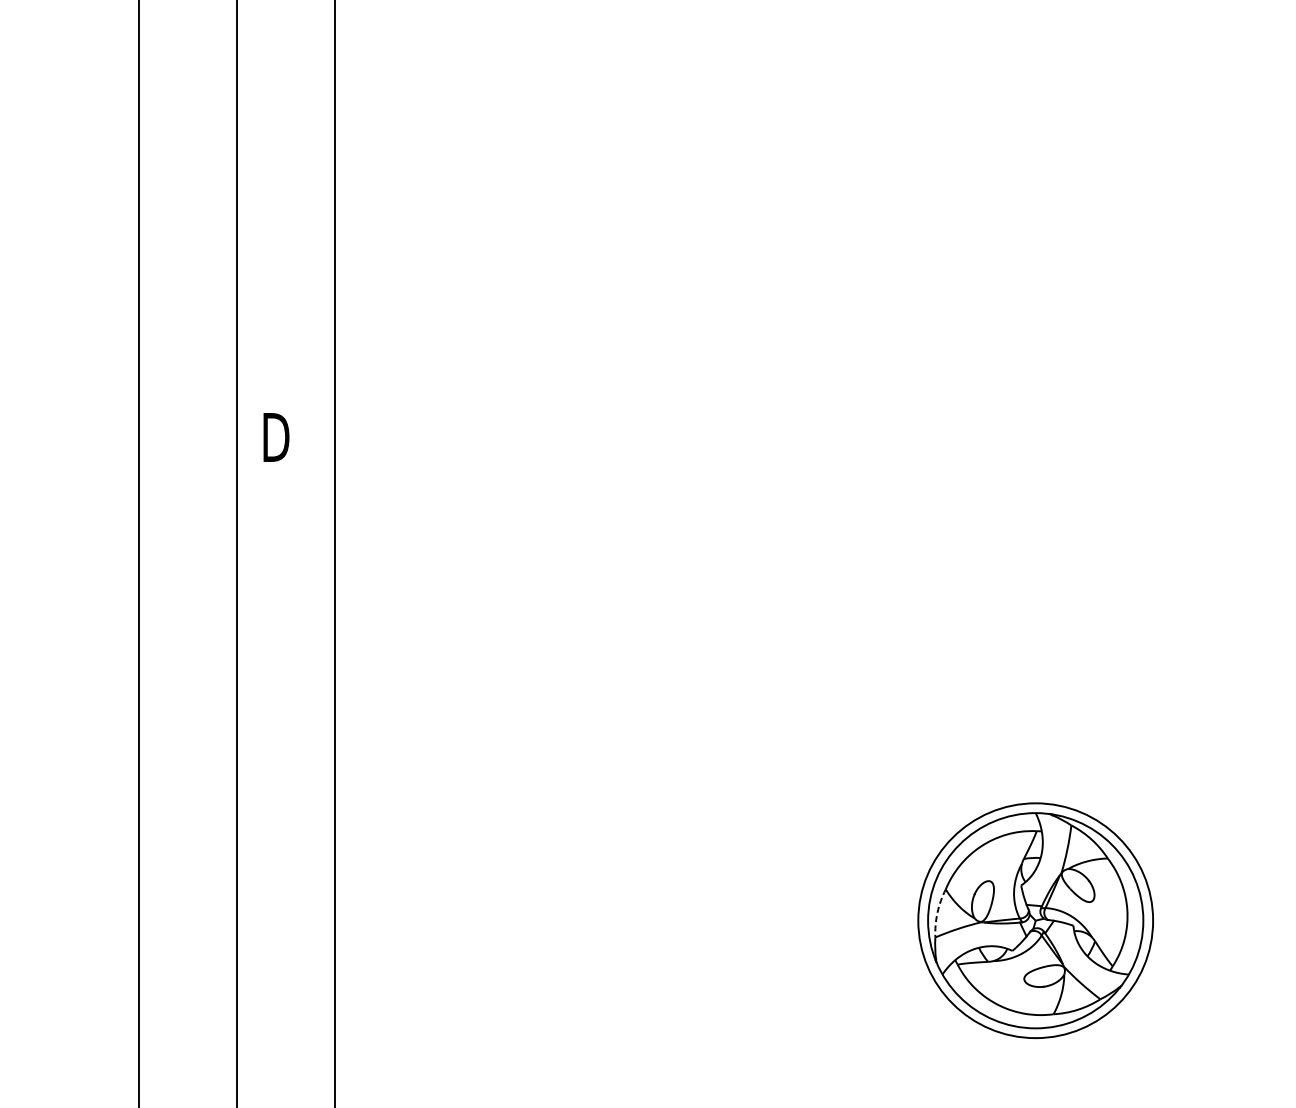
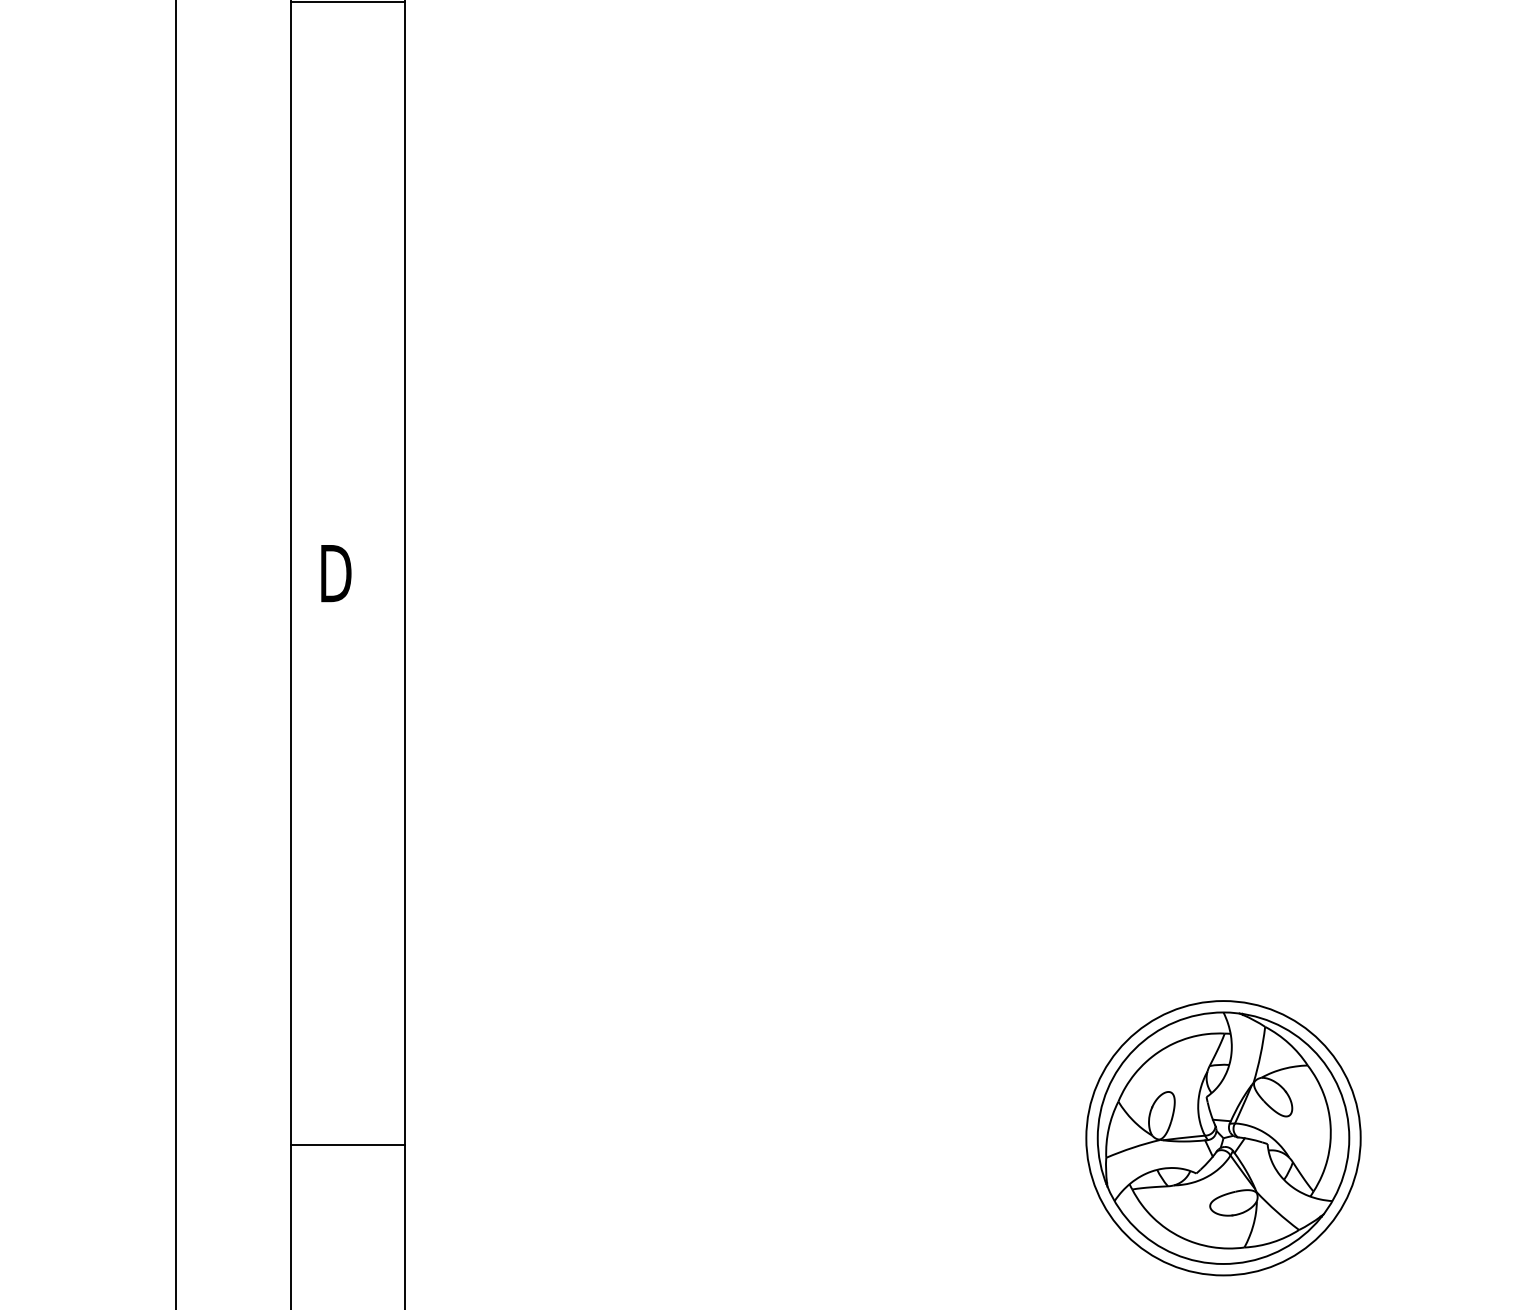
arc: (937, 912) -> (1108, 1128), dashed -> solid
line: (286, 926) -> (347, 1145), added

